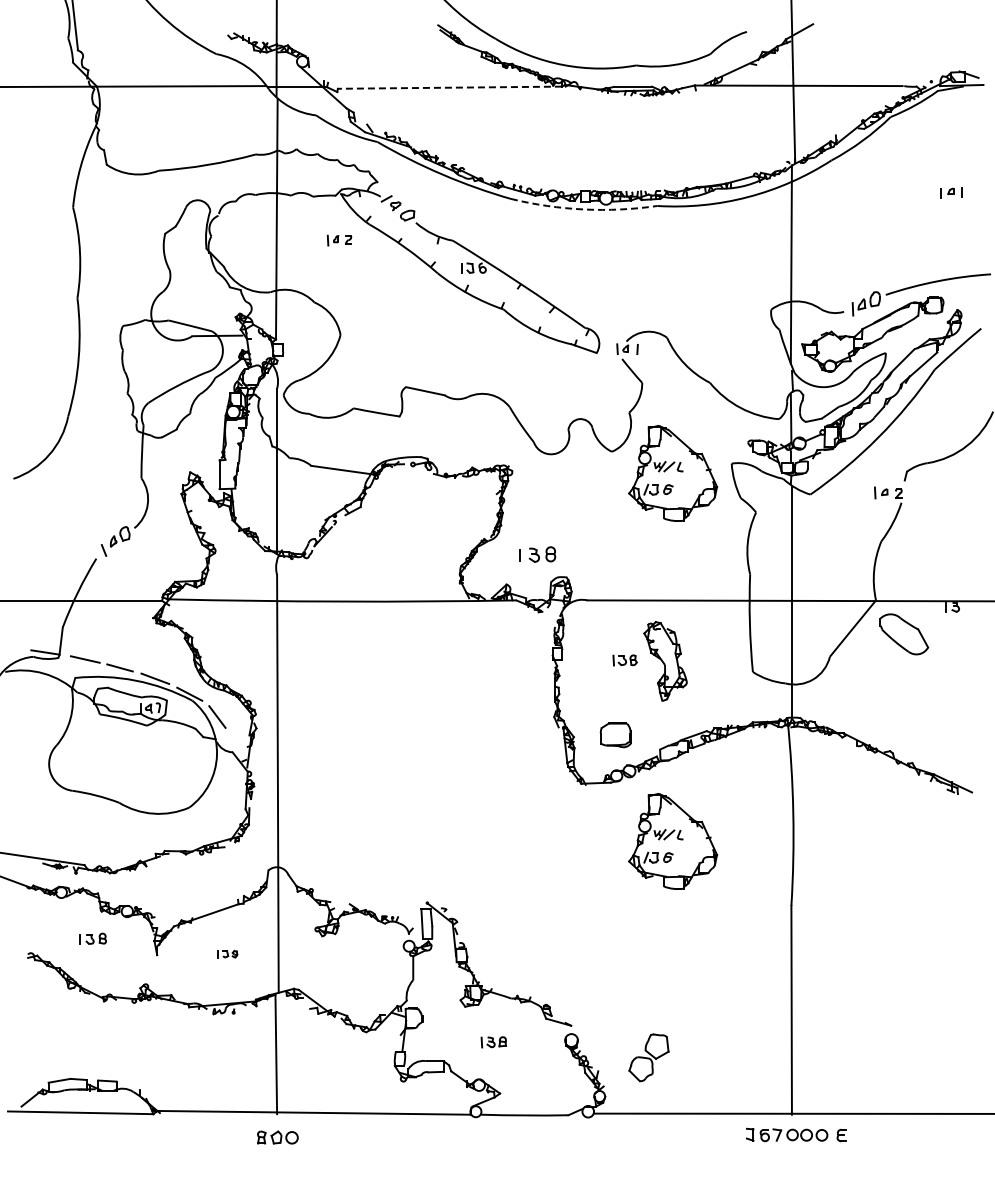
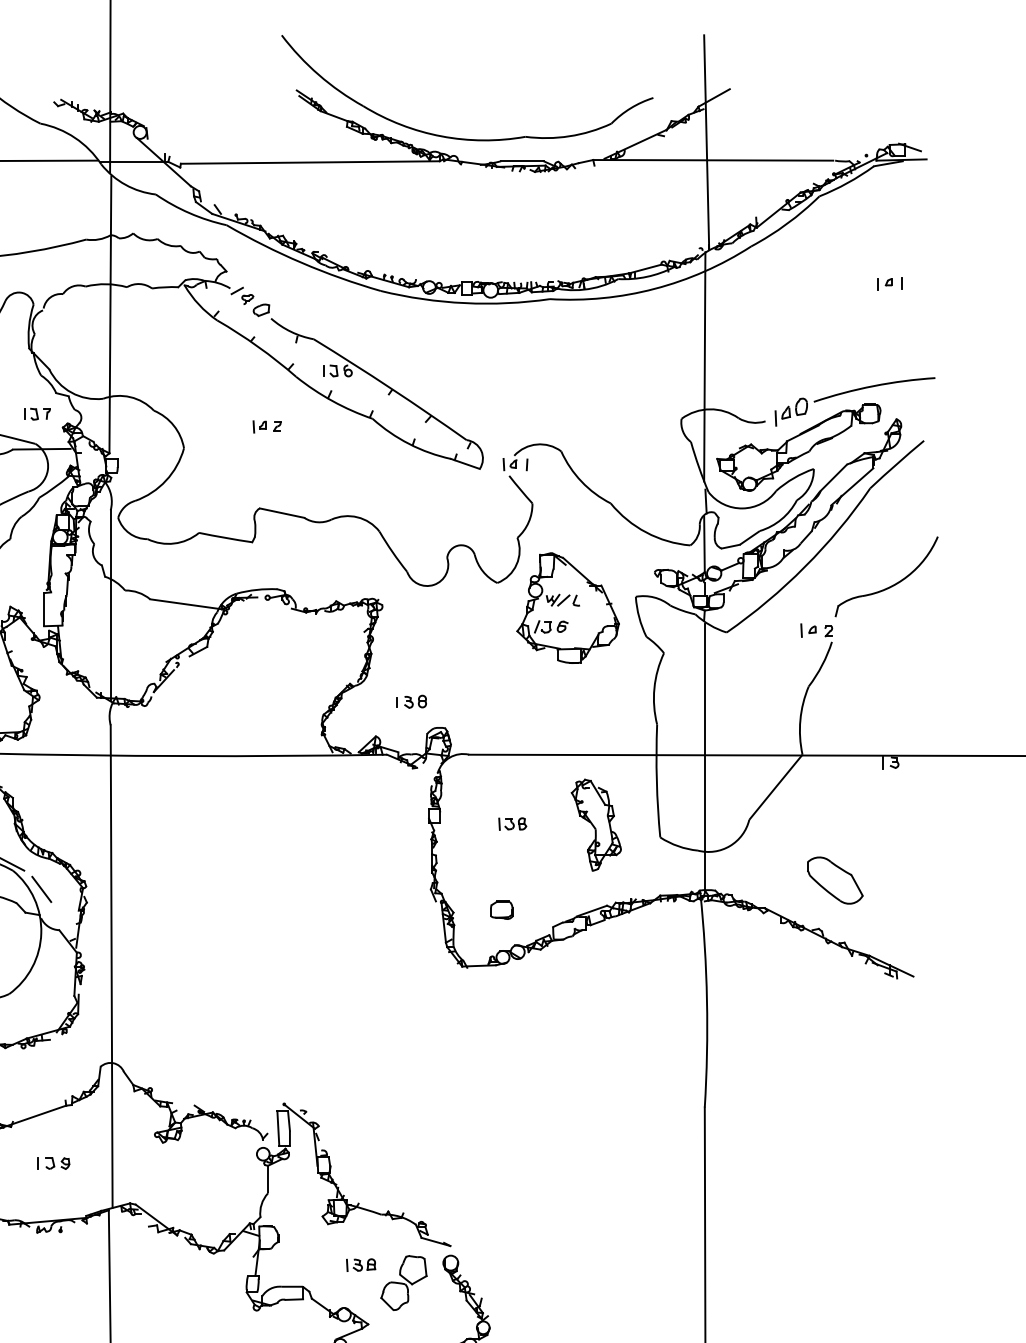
line: (449, 87) -> (309, 162), dashed -> solid
arc: (583, 209) -> (464, 303), dashed -> solid
part: (339, 240) -> (267, 426), moved
part: (213, 305) -> (37, 414), added
part: (537, 554) -> (411, 701), size x0.71
part: (904, 634) -> (835, 880), moved
part: (665, 661) -> (596, 825), moved
part: (615, 734) -> (501, 909), size x0.62
part: (673, 841) -> (568, 1033), removed
part: (227, 953) -> (53, 1162), size x1.43
part: (648, 1057) -> (403, 1282), moved

